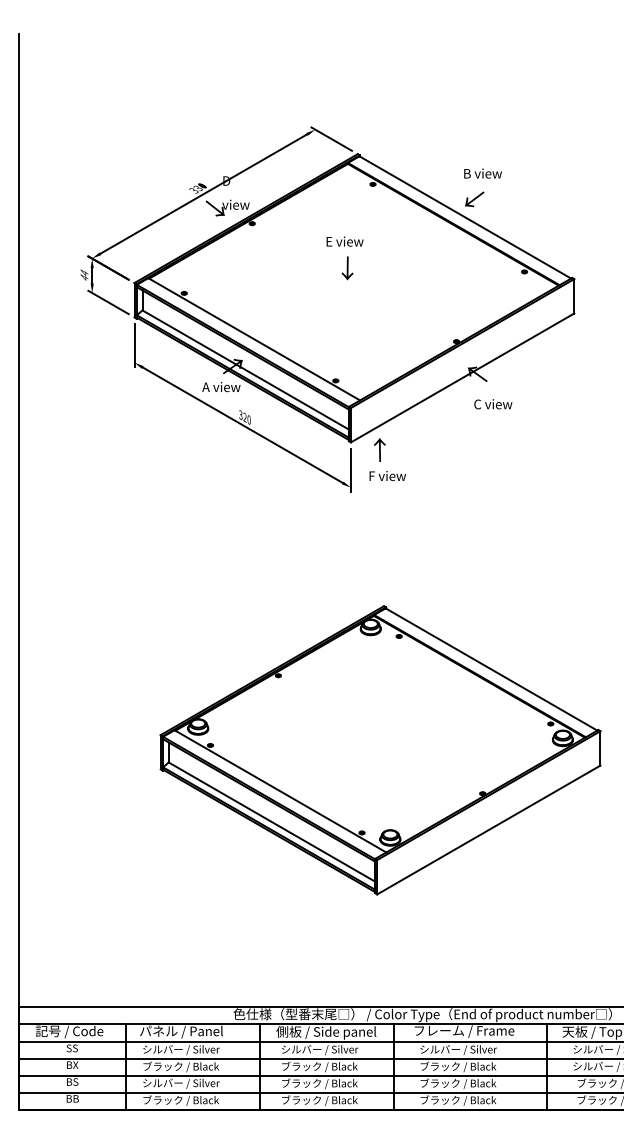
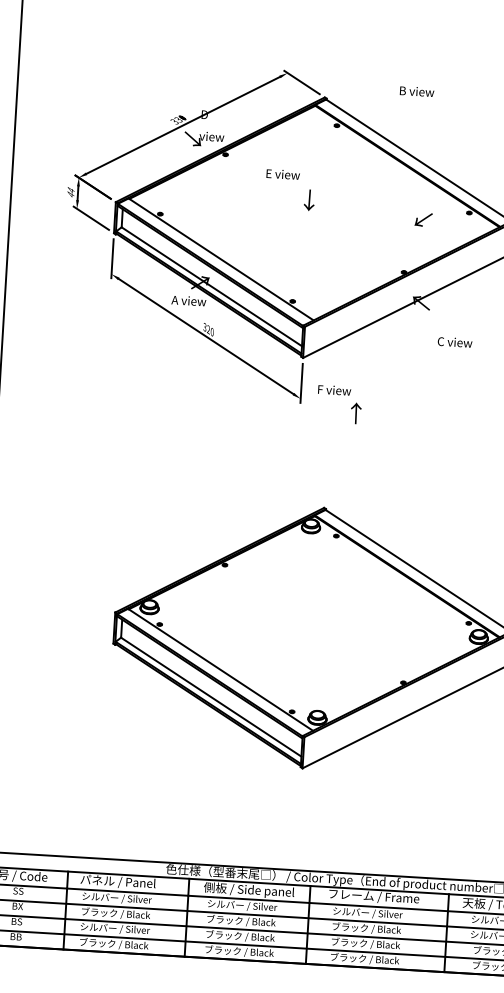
text: (482, 173) -> (416, 91), moved
text: (474, 199) -> (423, 219), moved
text: (344, 241) -> (282, 174), moved
text: (493, 404) -> (455, 342), moved
text: (379, 449) -> (355, 412), moved

